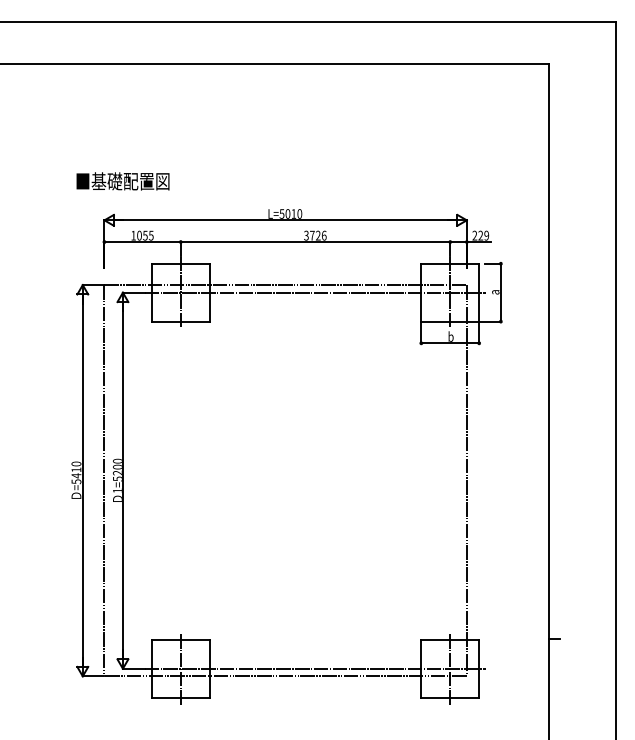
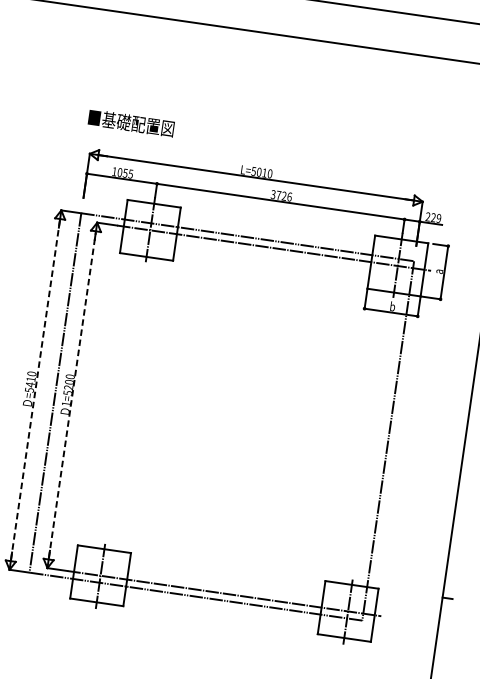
text: (122, 181) -> (130, 123), moved
line: (82, 480) -> (35, 389), solid -> dashed
line: (122, 480) -> (71, 395), solid -> dashed

